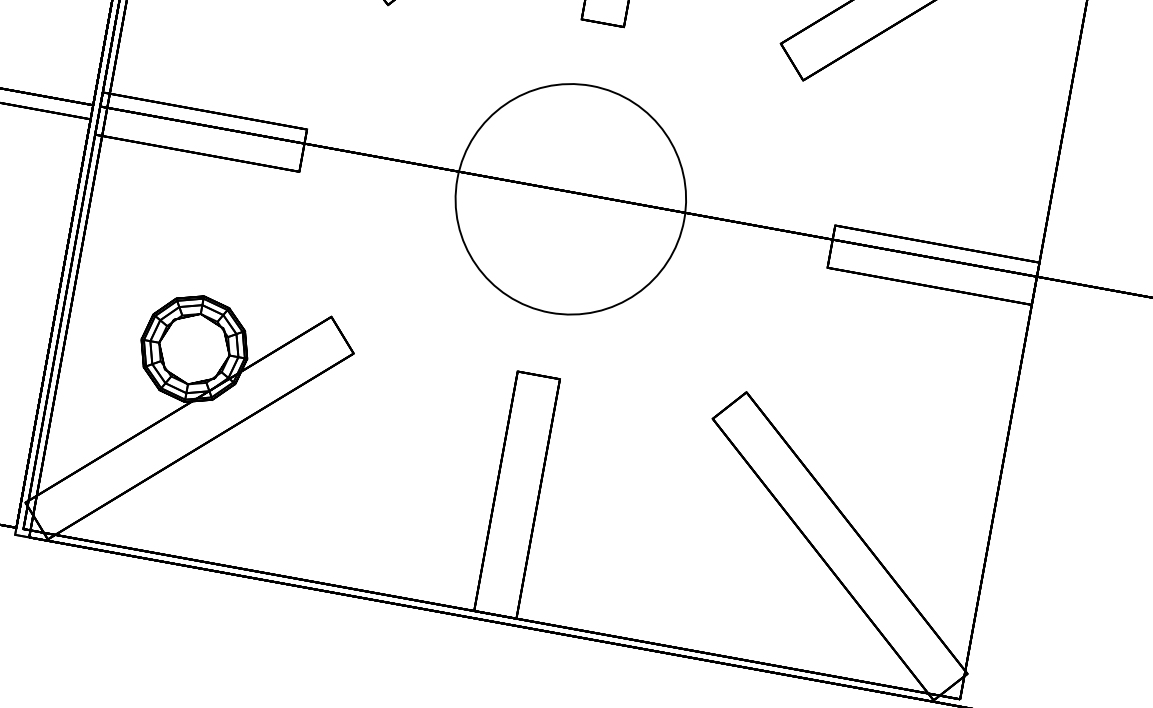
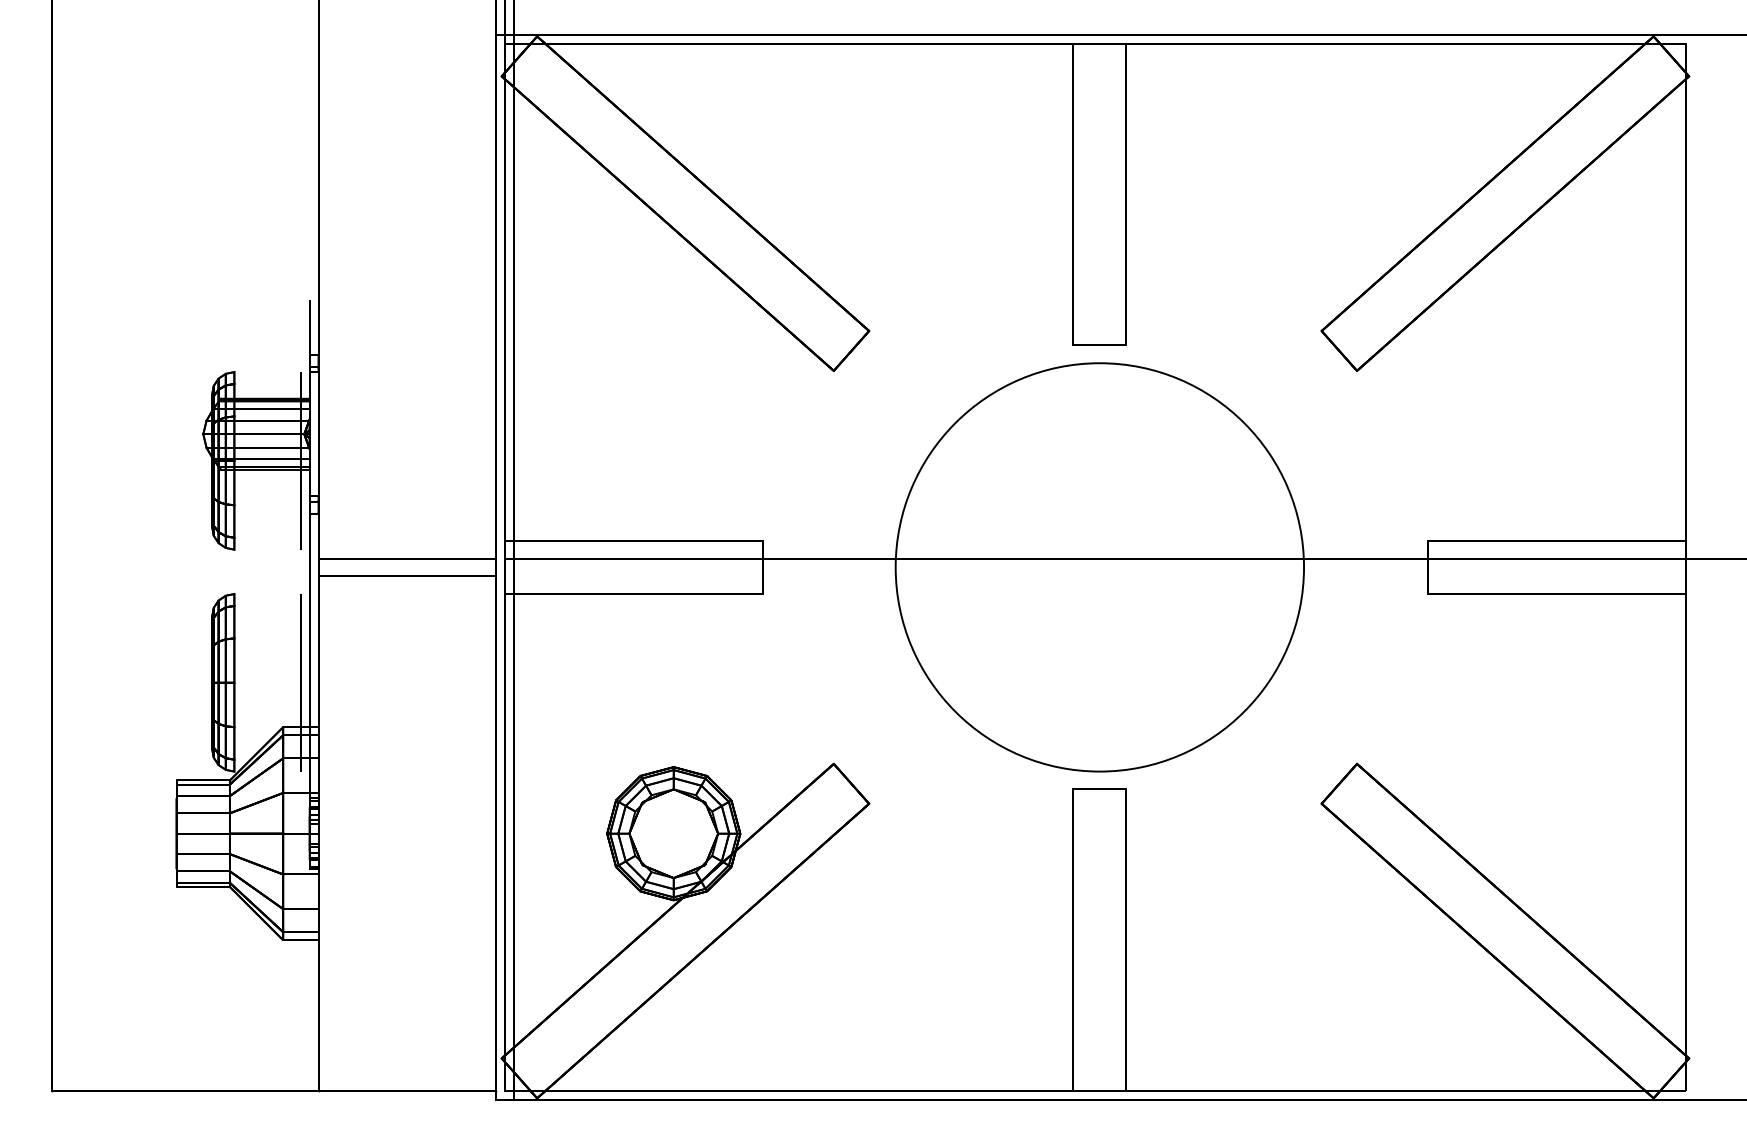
circle: (570, 199) -> (1099, 567), size x1.43

